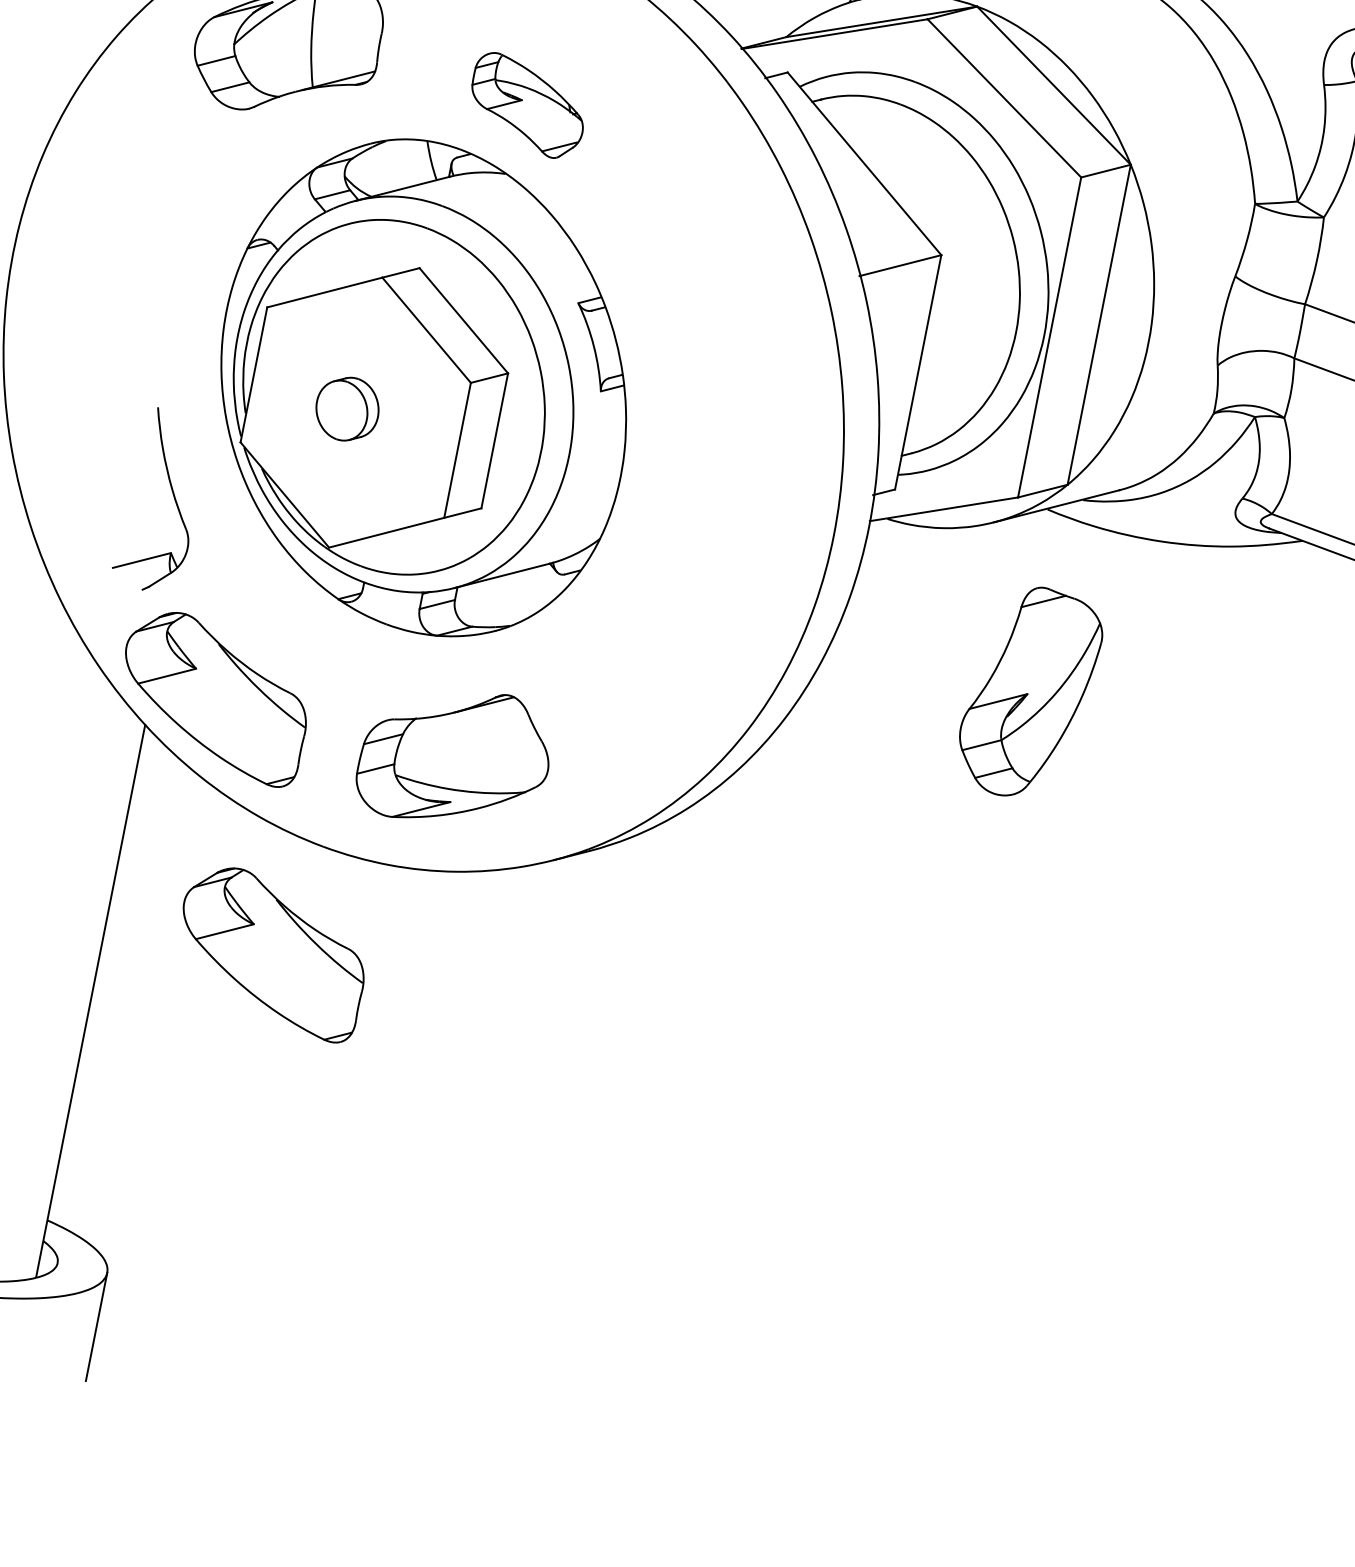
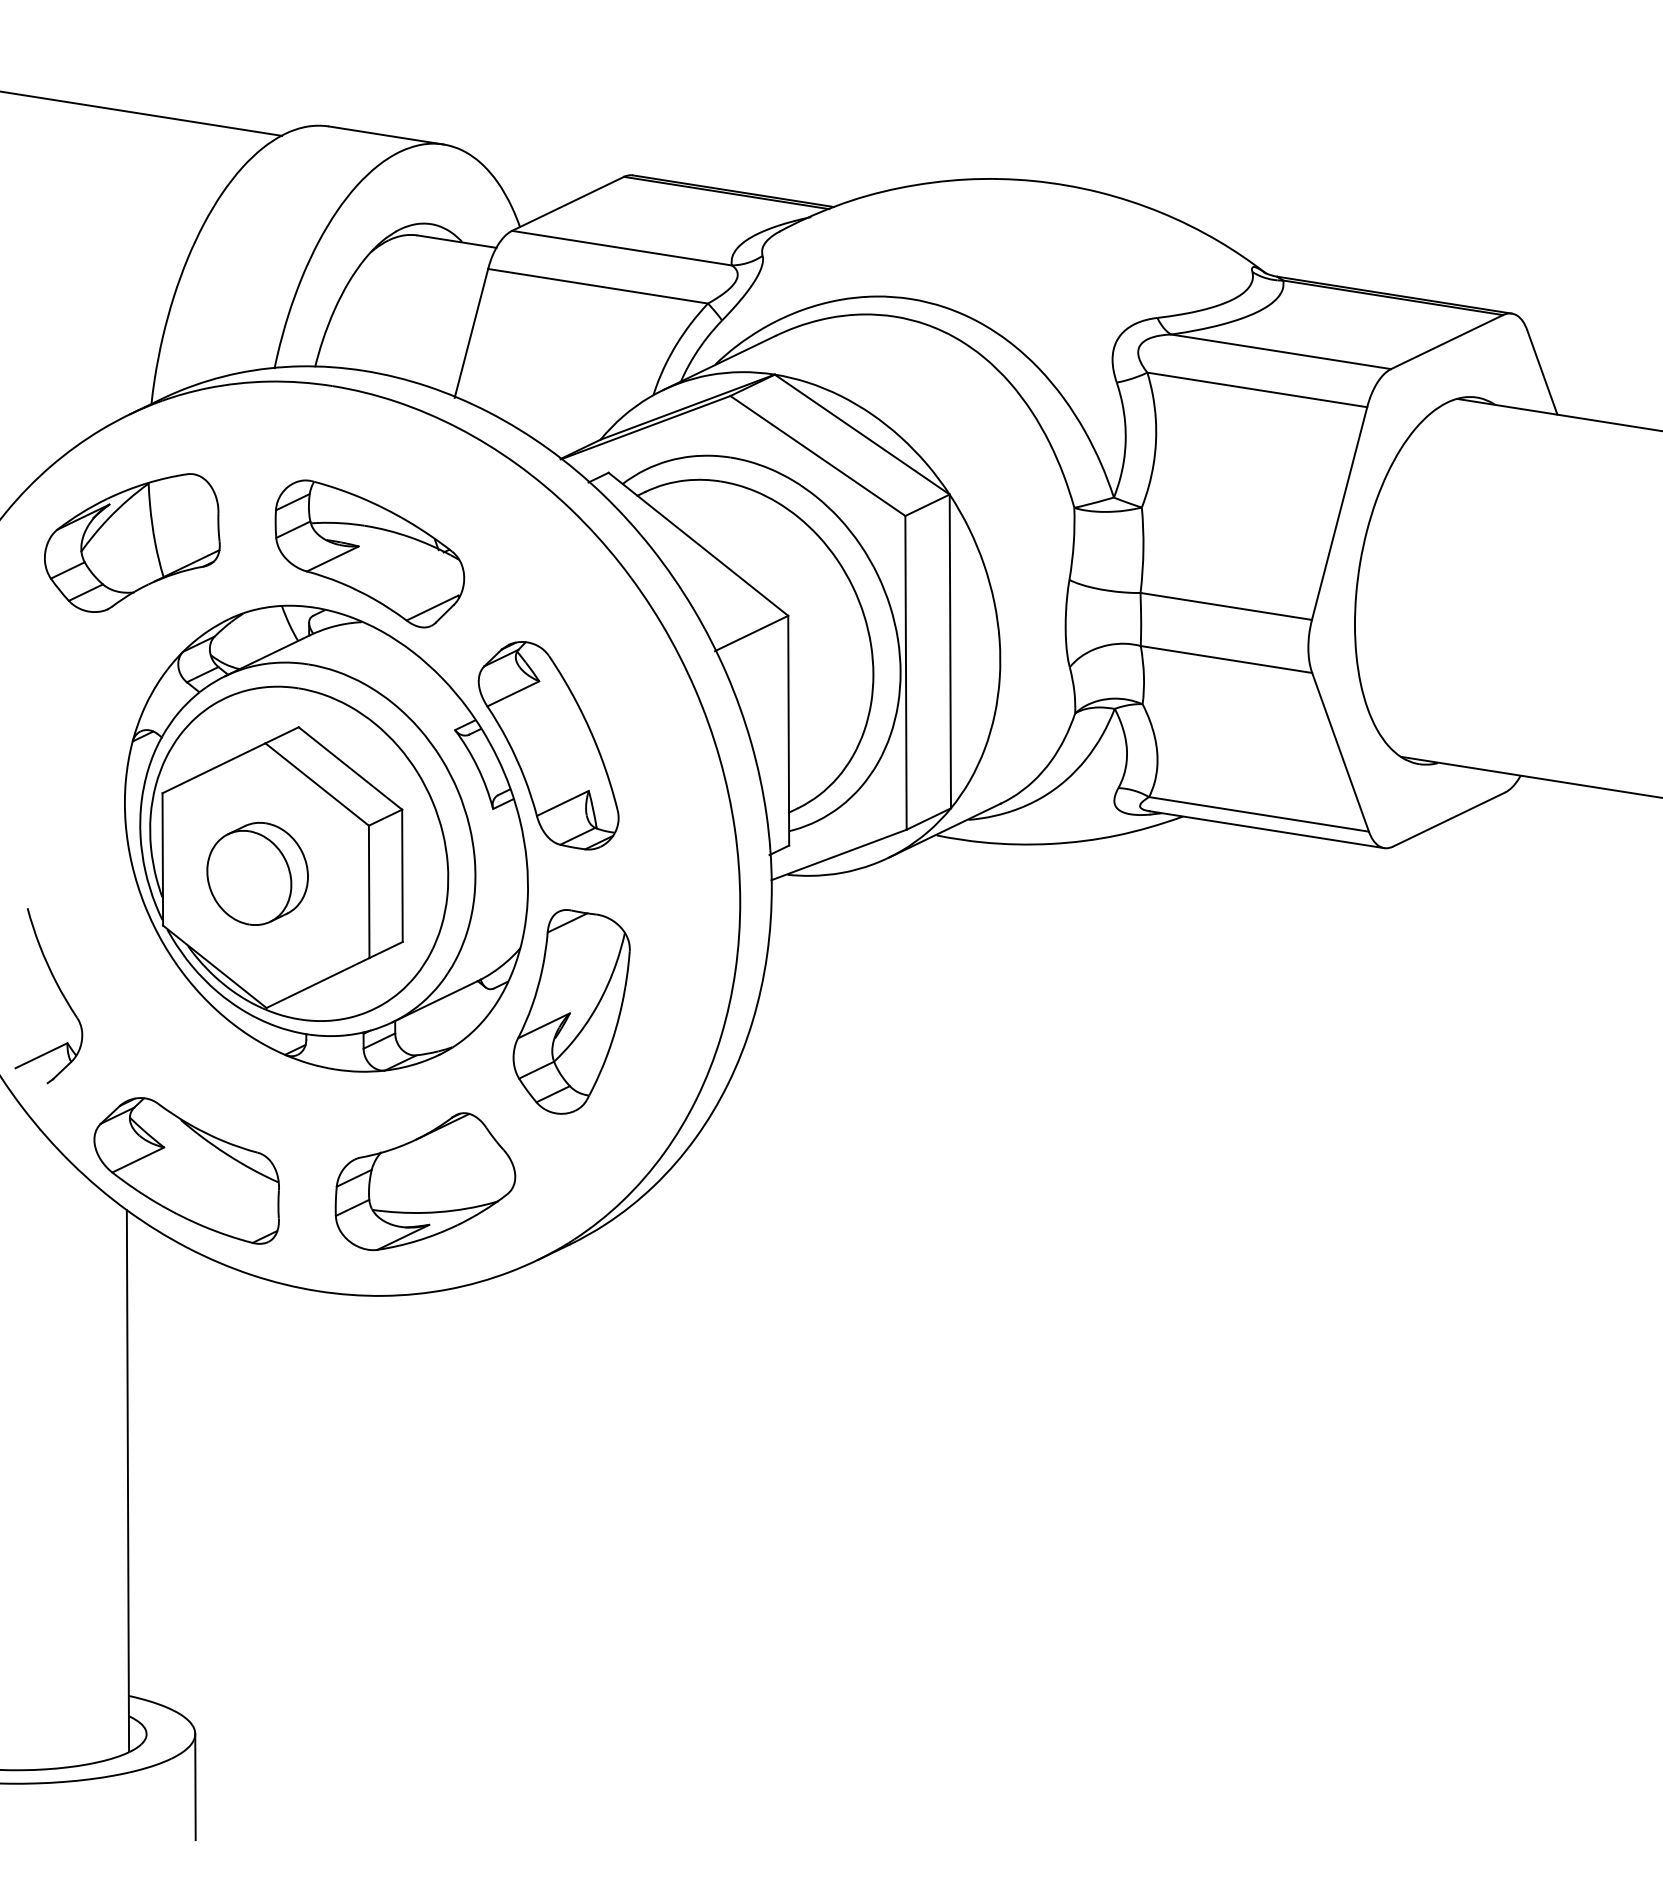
part: (527, 105) -> (369, 553), size x1.67
part: (670, 338) -> (548, 745), added
part: (347, 408) -> (257, 873), size x1.67
part: (173, 497) -> (59, 990), moved
part: (1029, 692) -> (571, 1011), moved
part: (271, 952) -> (289, 1400), removed

